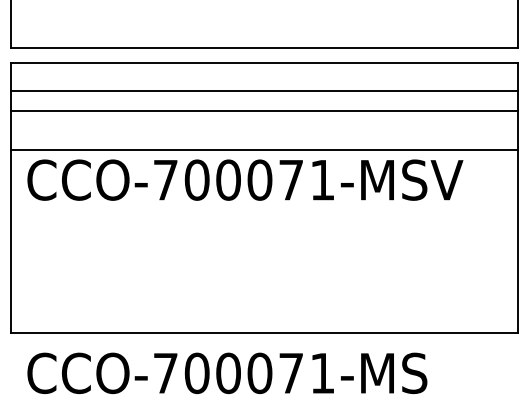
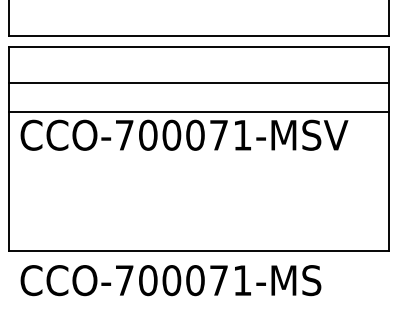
line: (264, 90) -> (198, 67), removed

